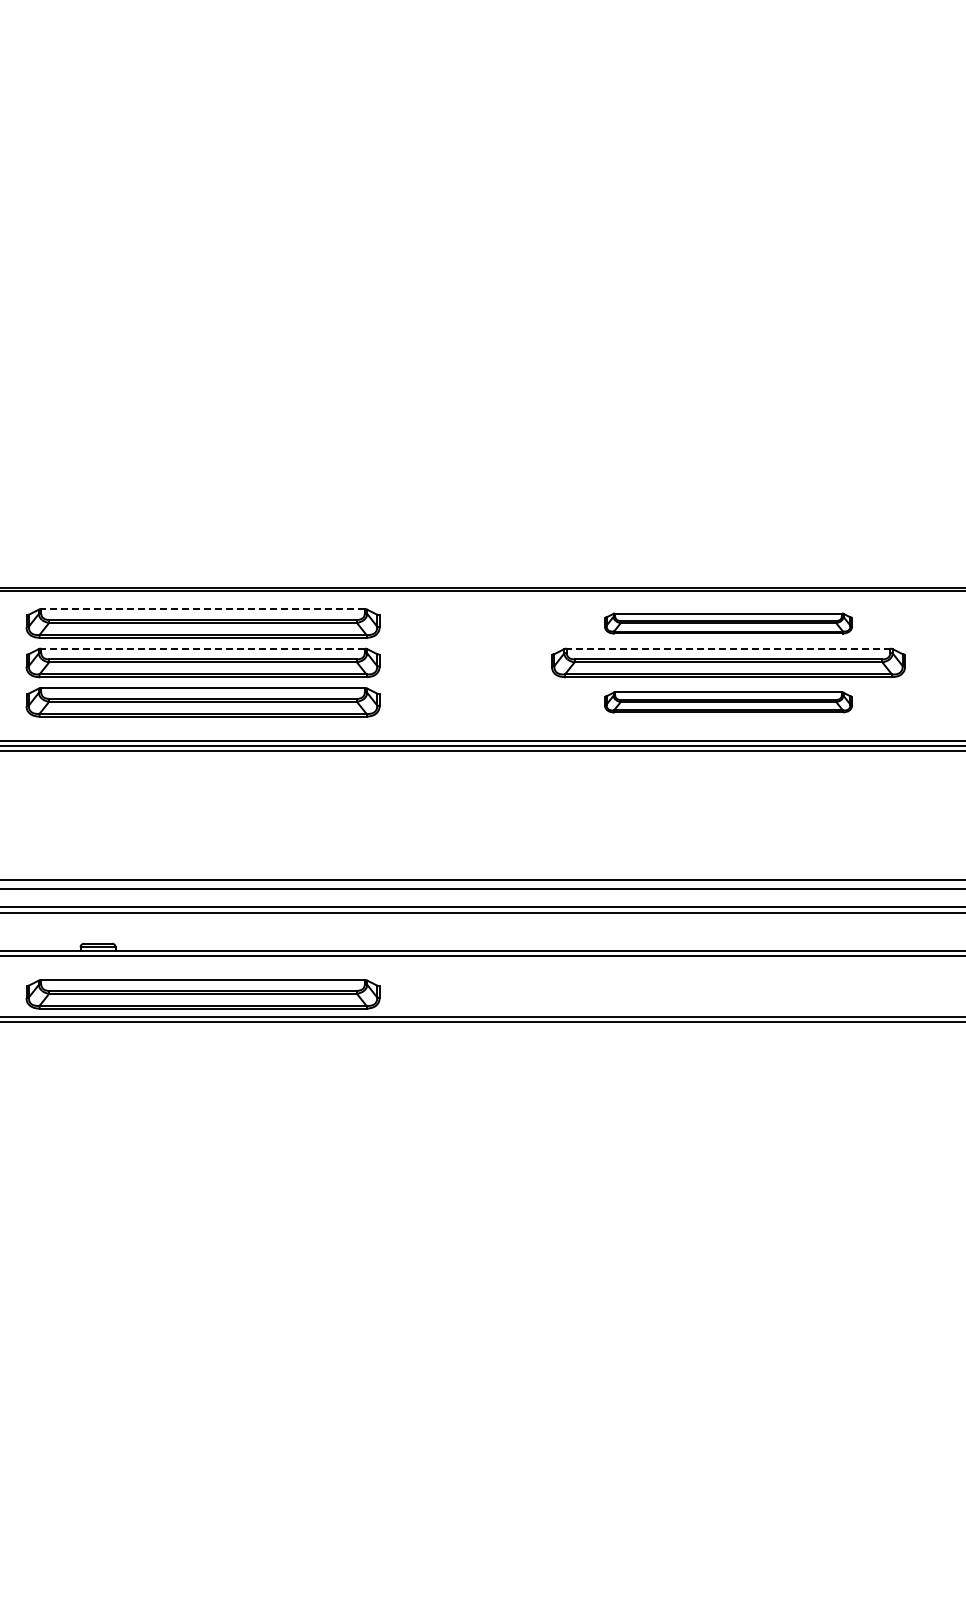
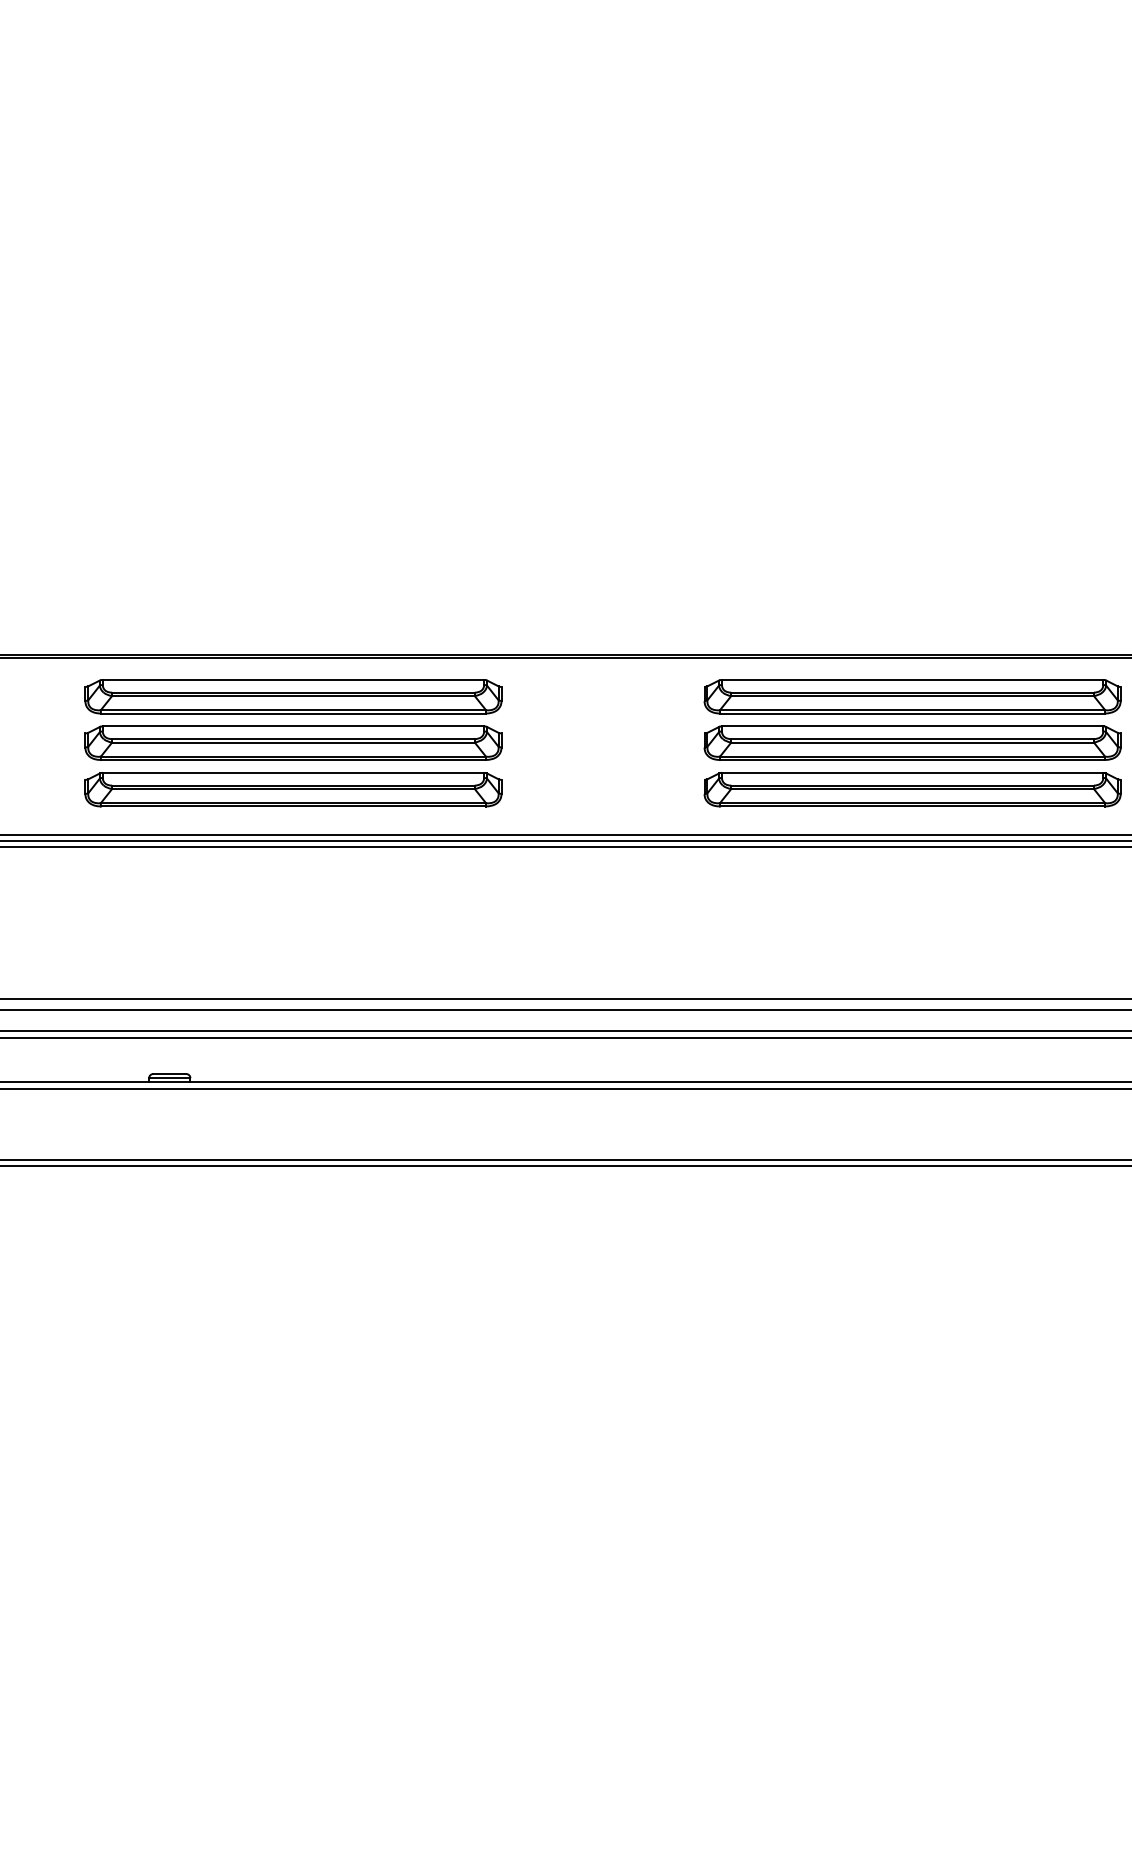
line: (203, 609) -> (293, 680), dashed -> solid
part: (728, 623) -> (912, 696), size x1.43
line: (203, 648) -> (293, 726), dashed -> solid
line: (728, 648) -> (912, 726), dashed -> solid
part: (728, 702) -> (912, 789), size x1.43
part: (202, 994) -> (292, 1133), removed

